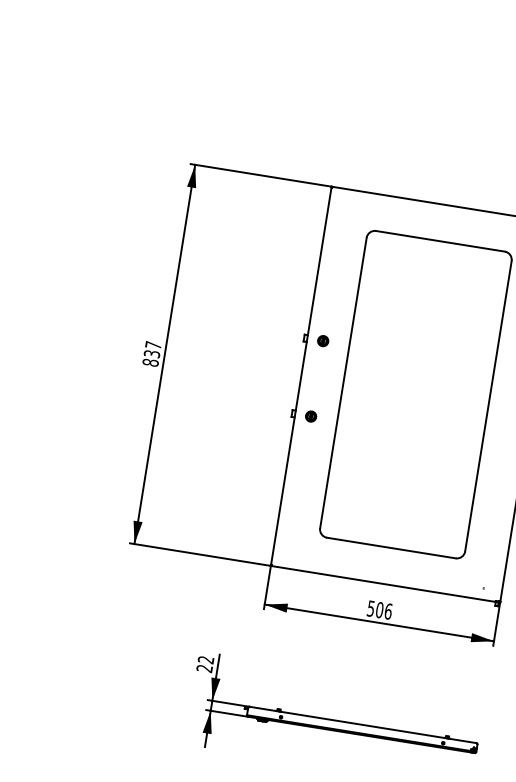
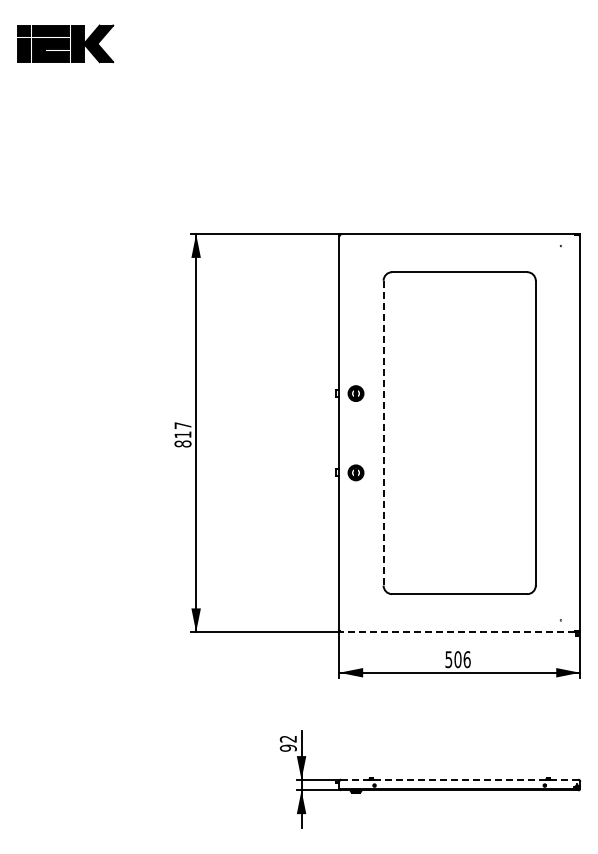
part: (322, 340) -> (355, 393), size x1.4
text: (151, 353) -> (182, 434), 837 -> 817
line: (343, 383) -> (383, 433), solid -> dashed
part: (310, 416) -> (355, 472), size x1.4
line: (383, 584) -> (457, 632), solid -> dashed
text: (204, 667) -> (288, 747), 22 -> 92
line: (362, 724) -> (459, 779), solid -> dashed

